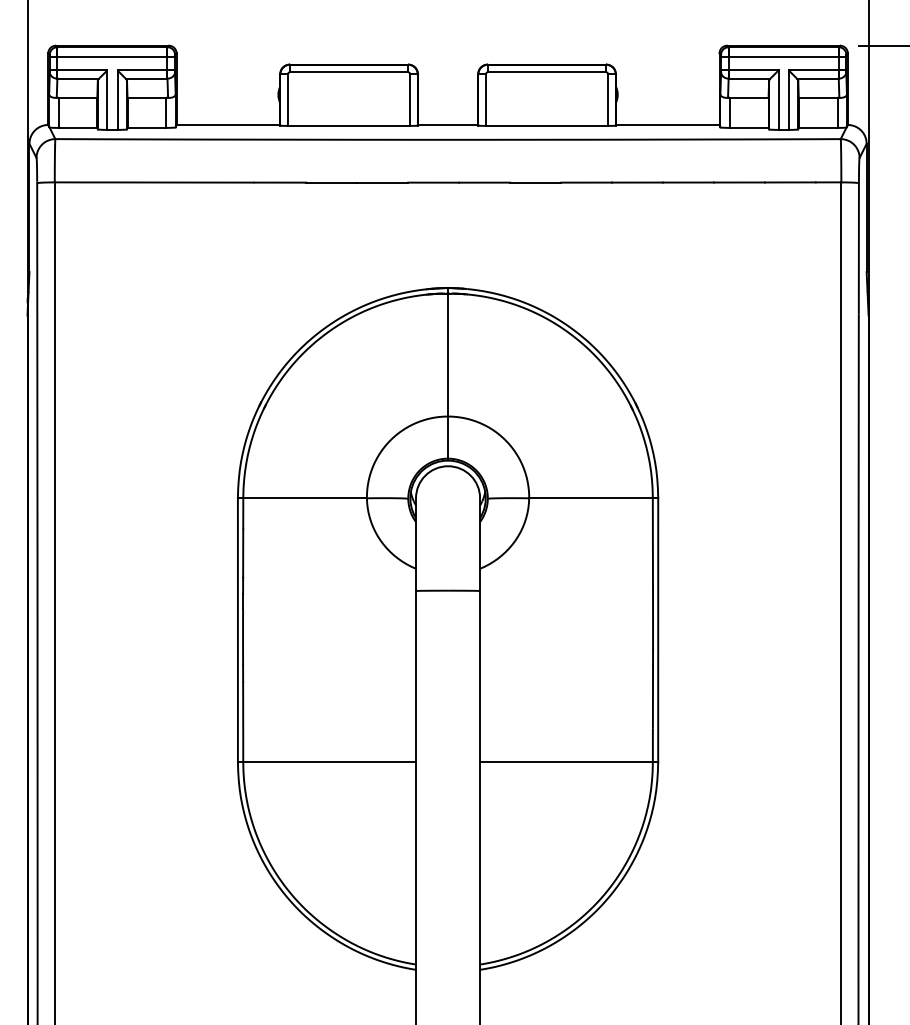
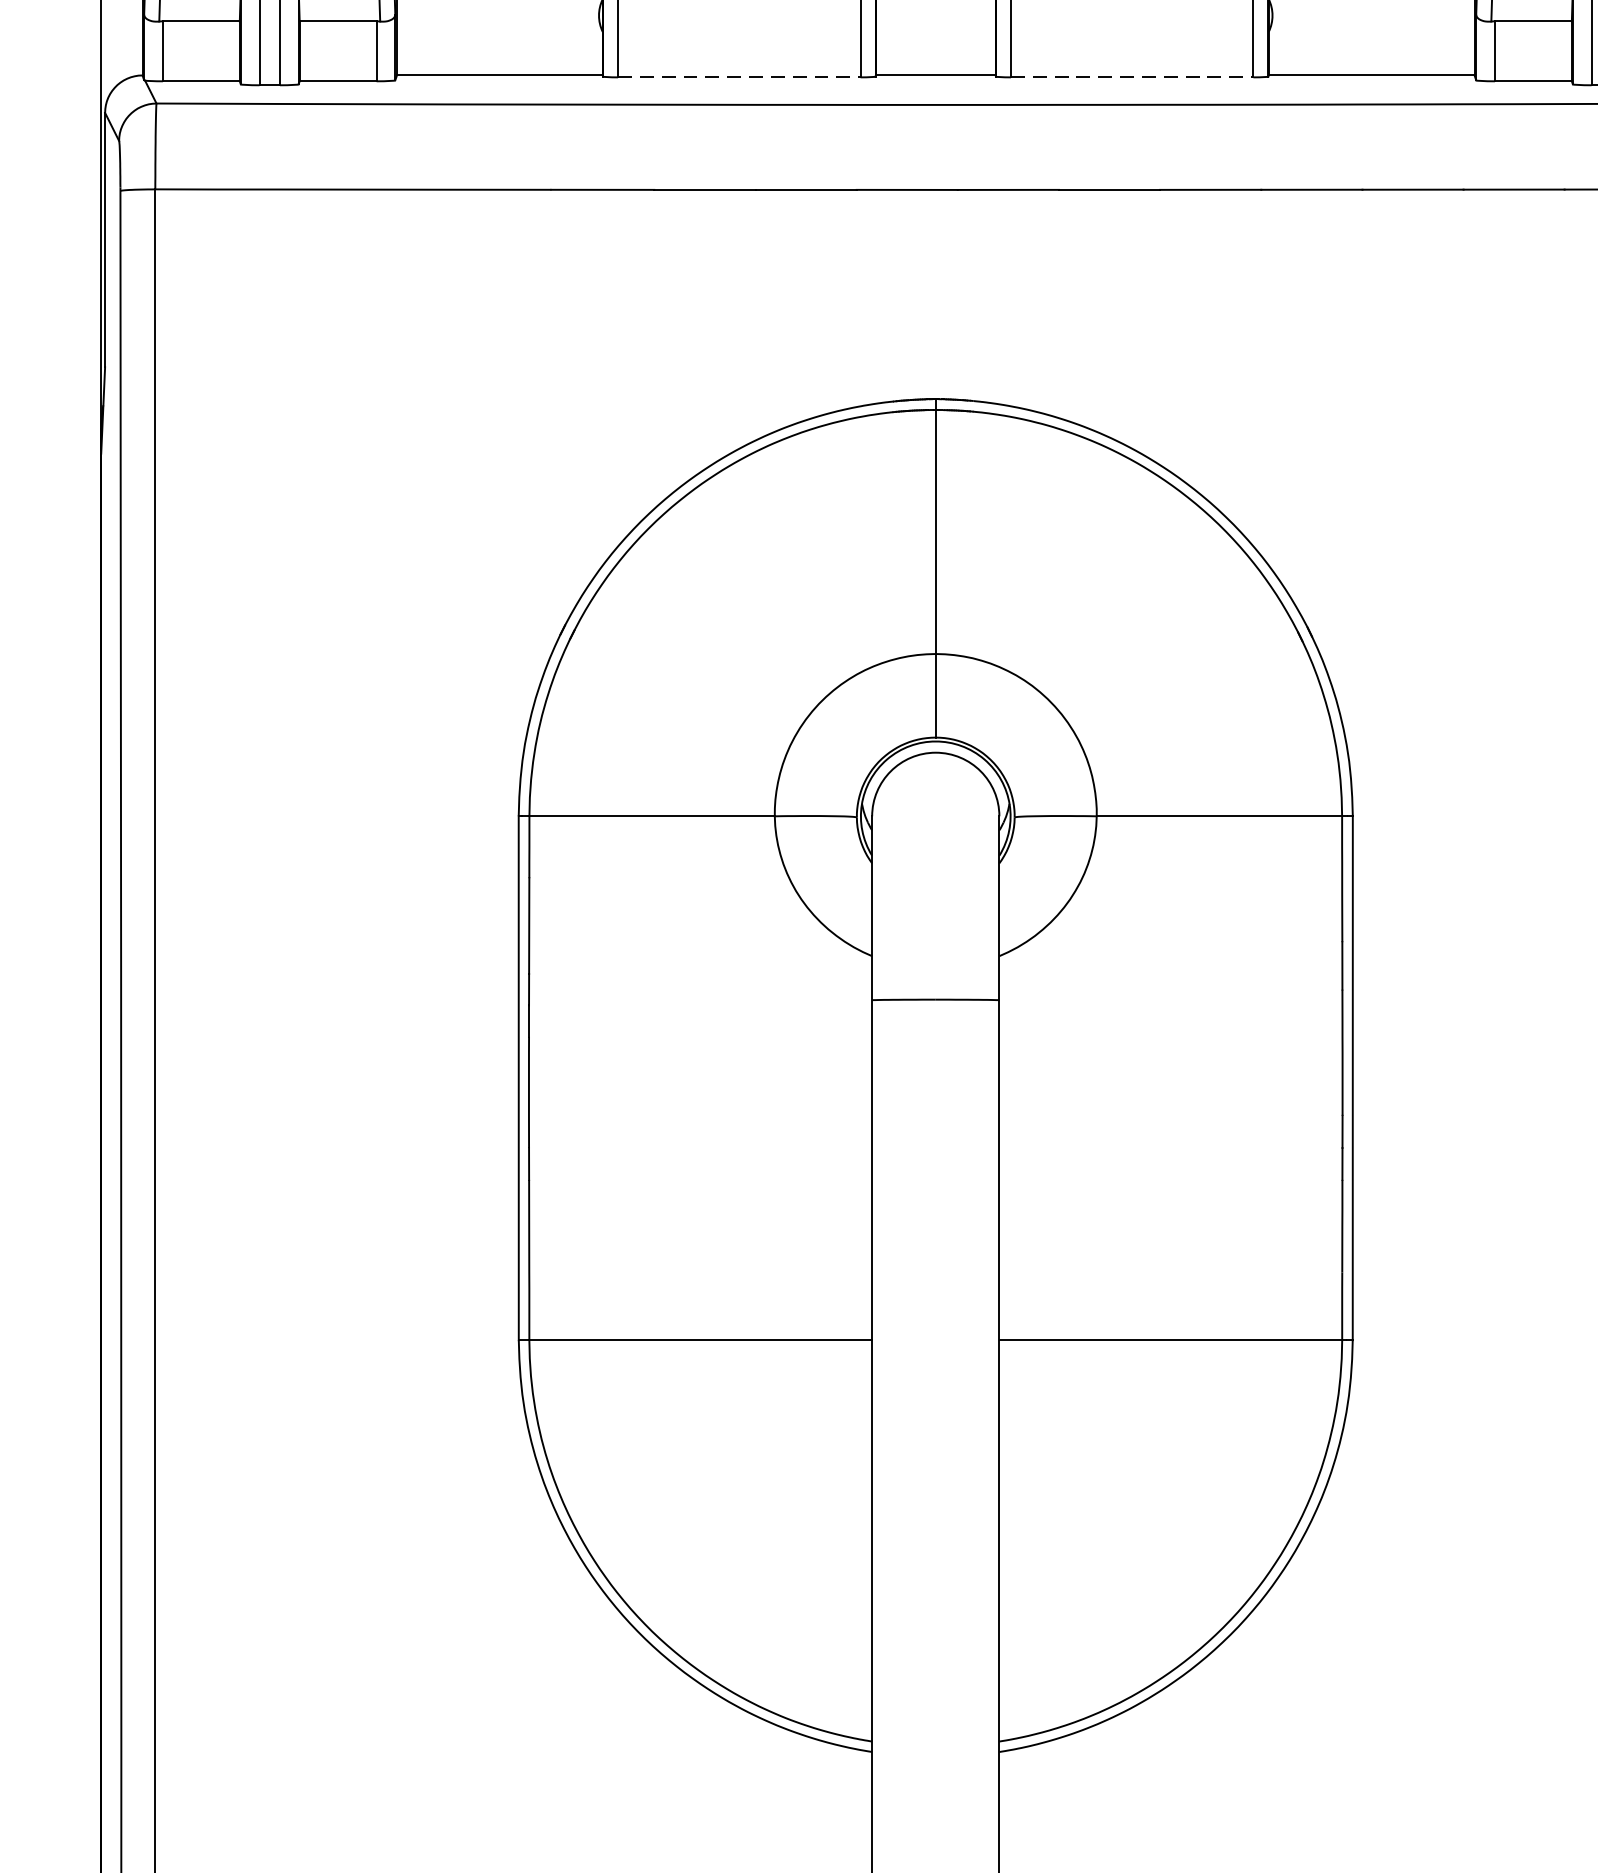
line: (349, 125) -> (740, 76), solid -> dashed
line: (547, 125) -> (1133, 76), solid -> dashed

